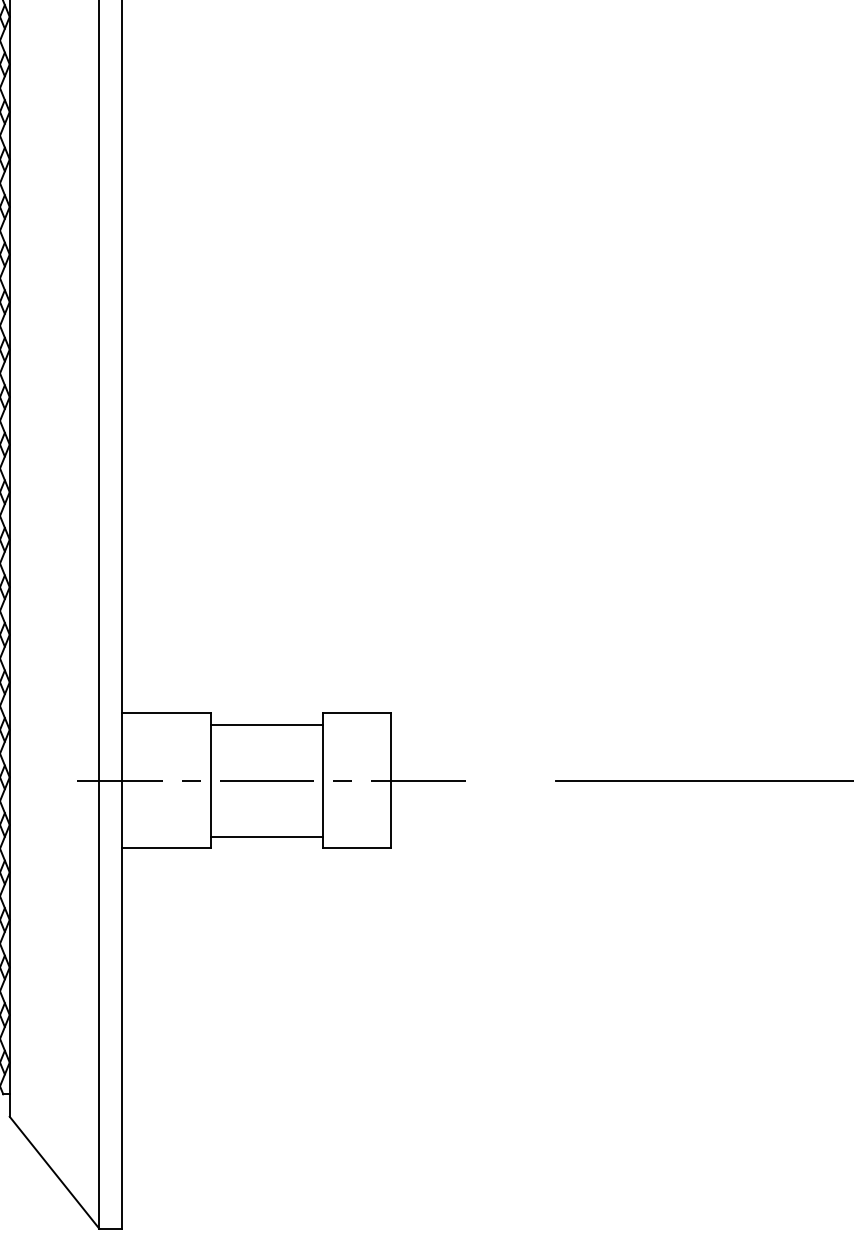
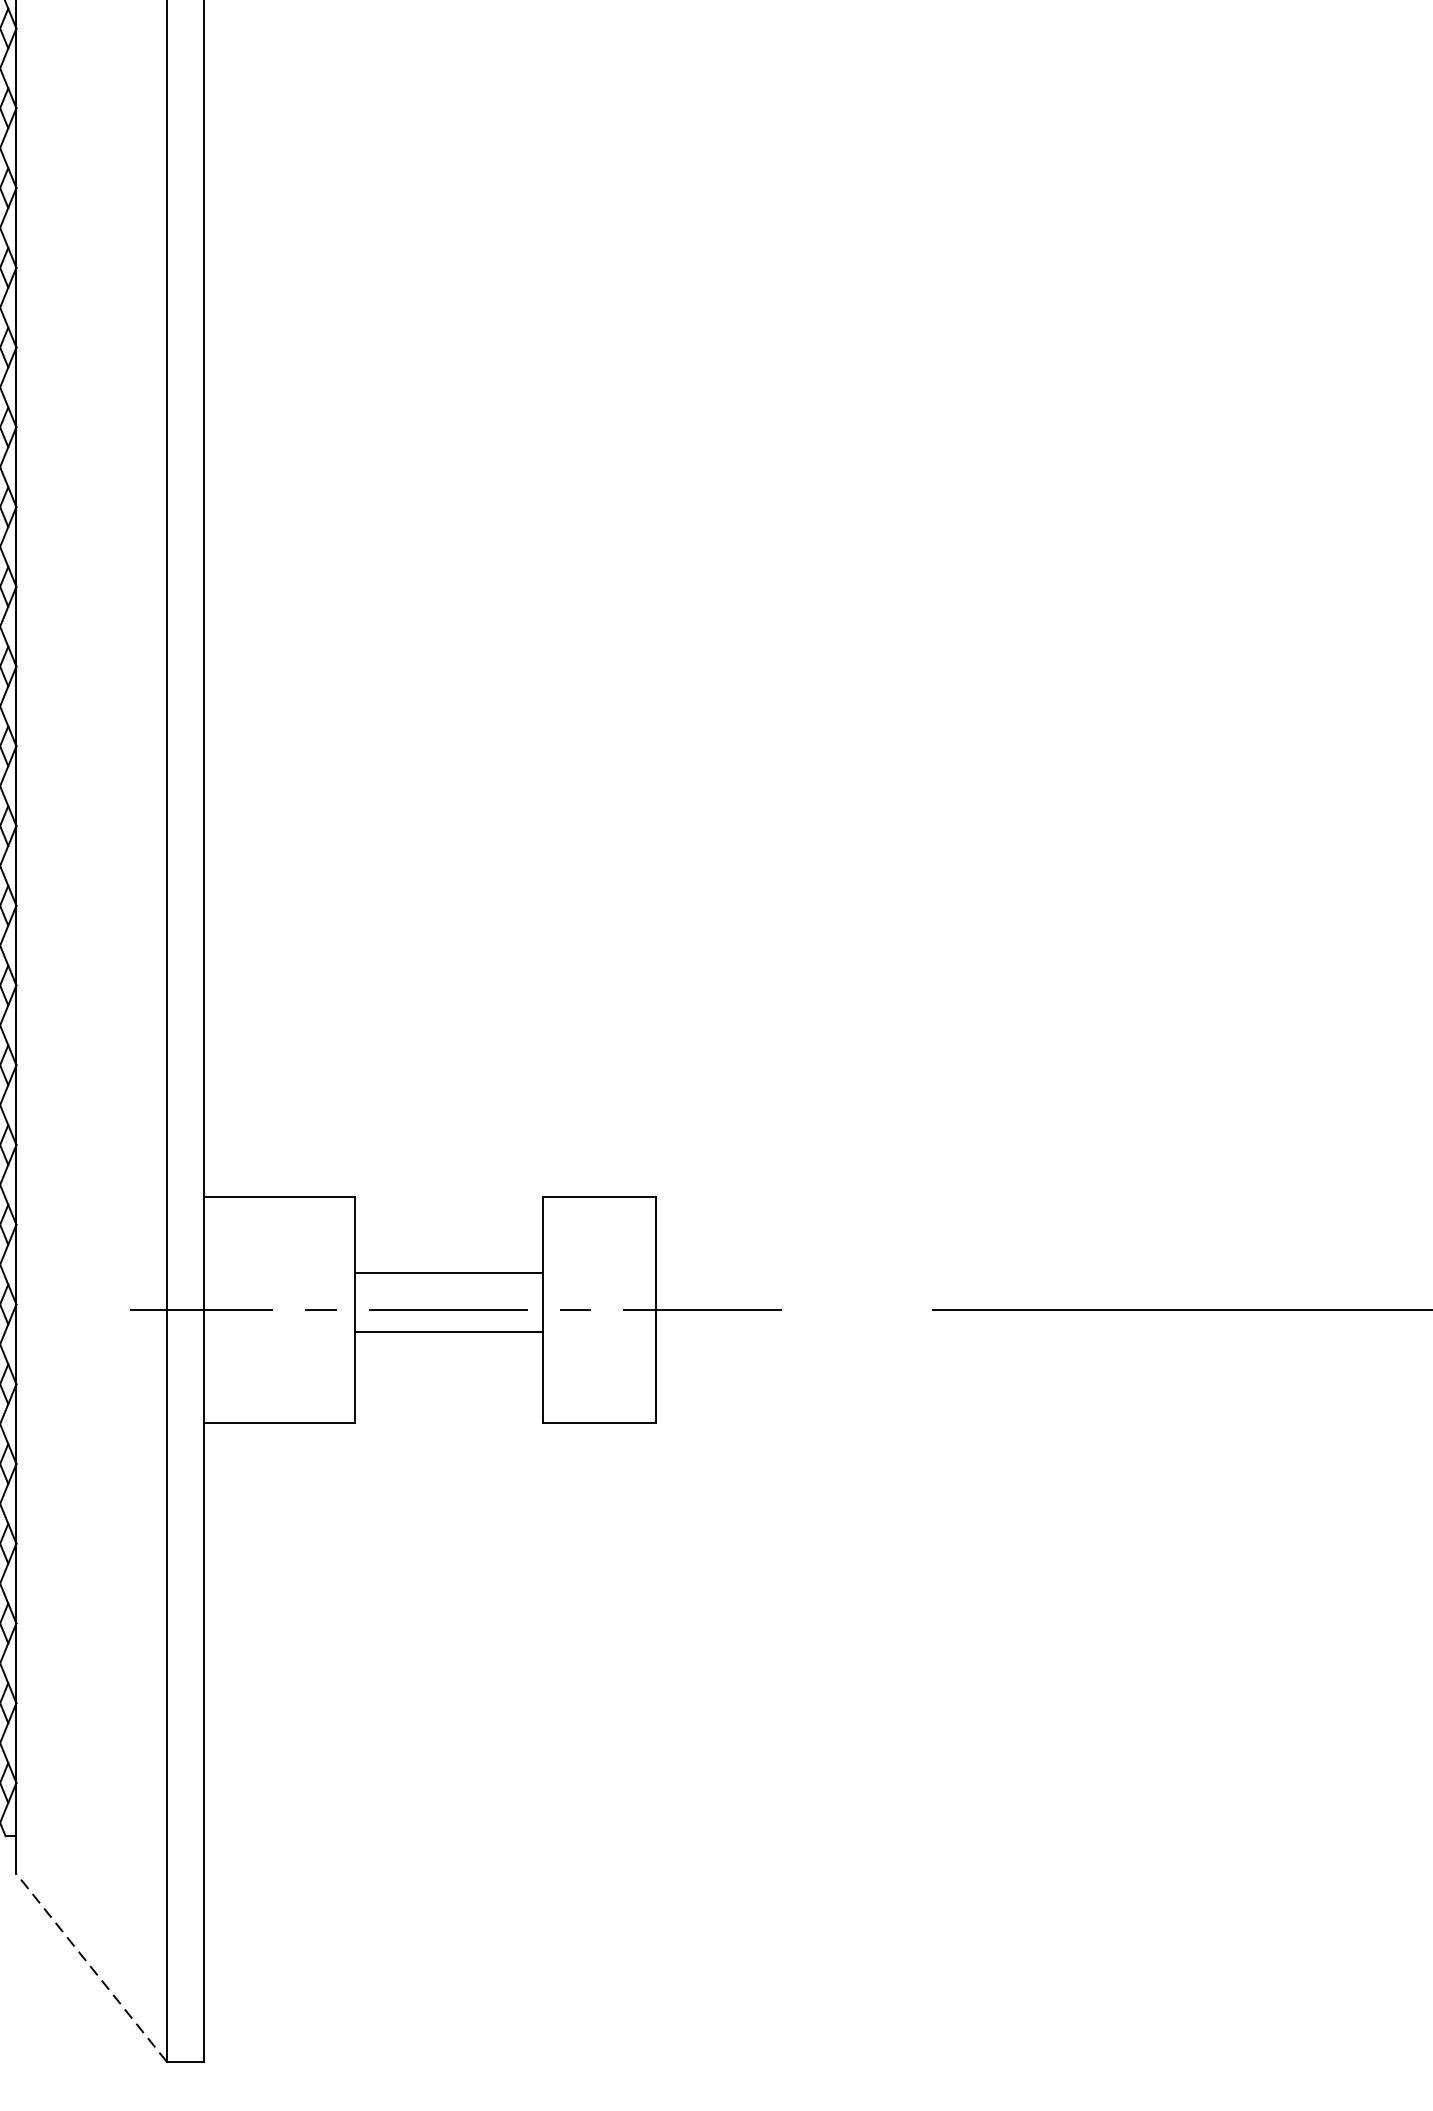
line: (267, 724) -> (448, 1272), moved
line: (267, 836) -> (448, 1331), moved
line: (54, 1172) -> (91, 1967), solid -> dashed

